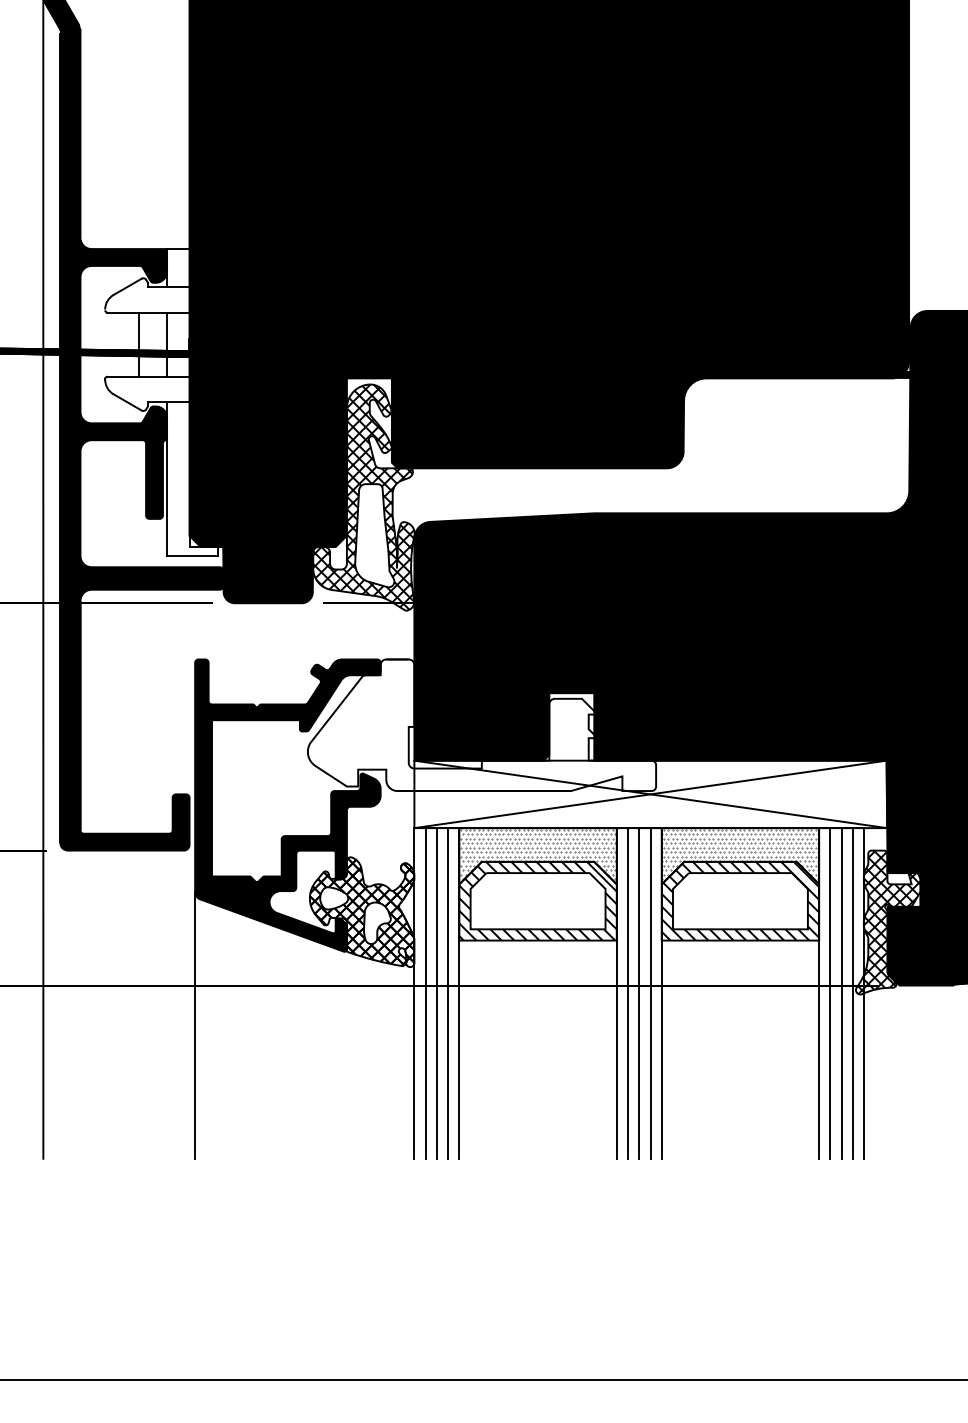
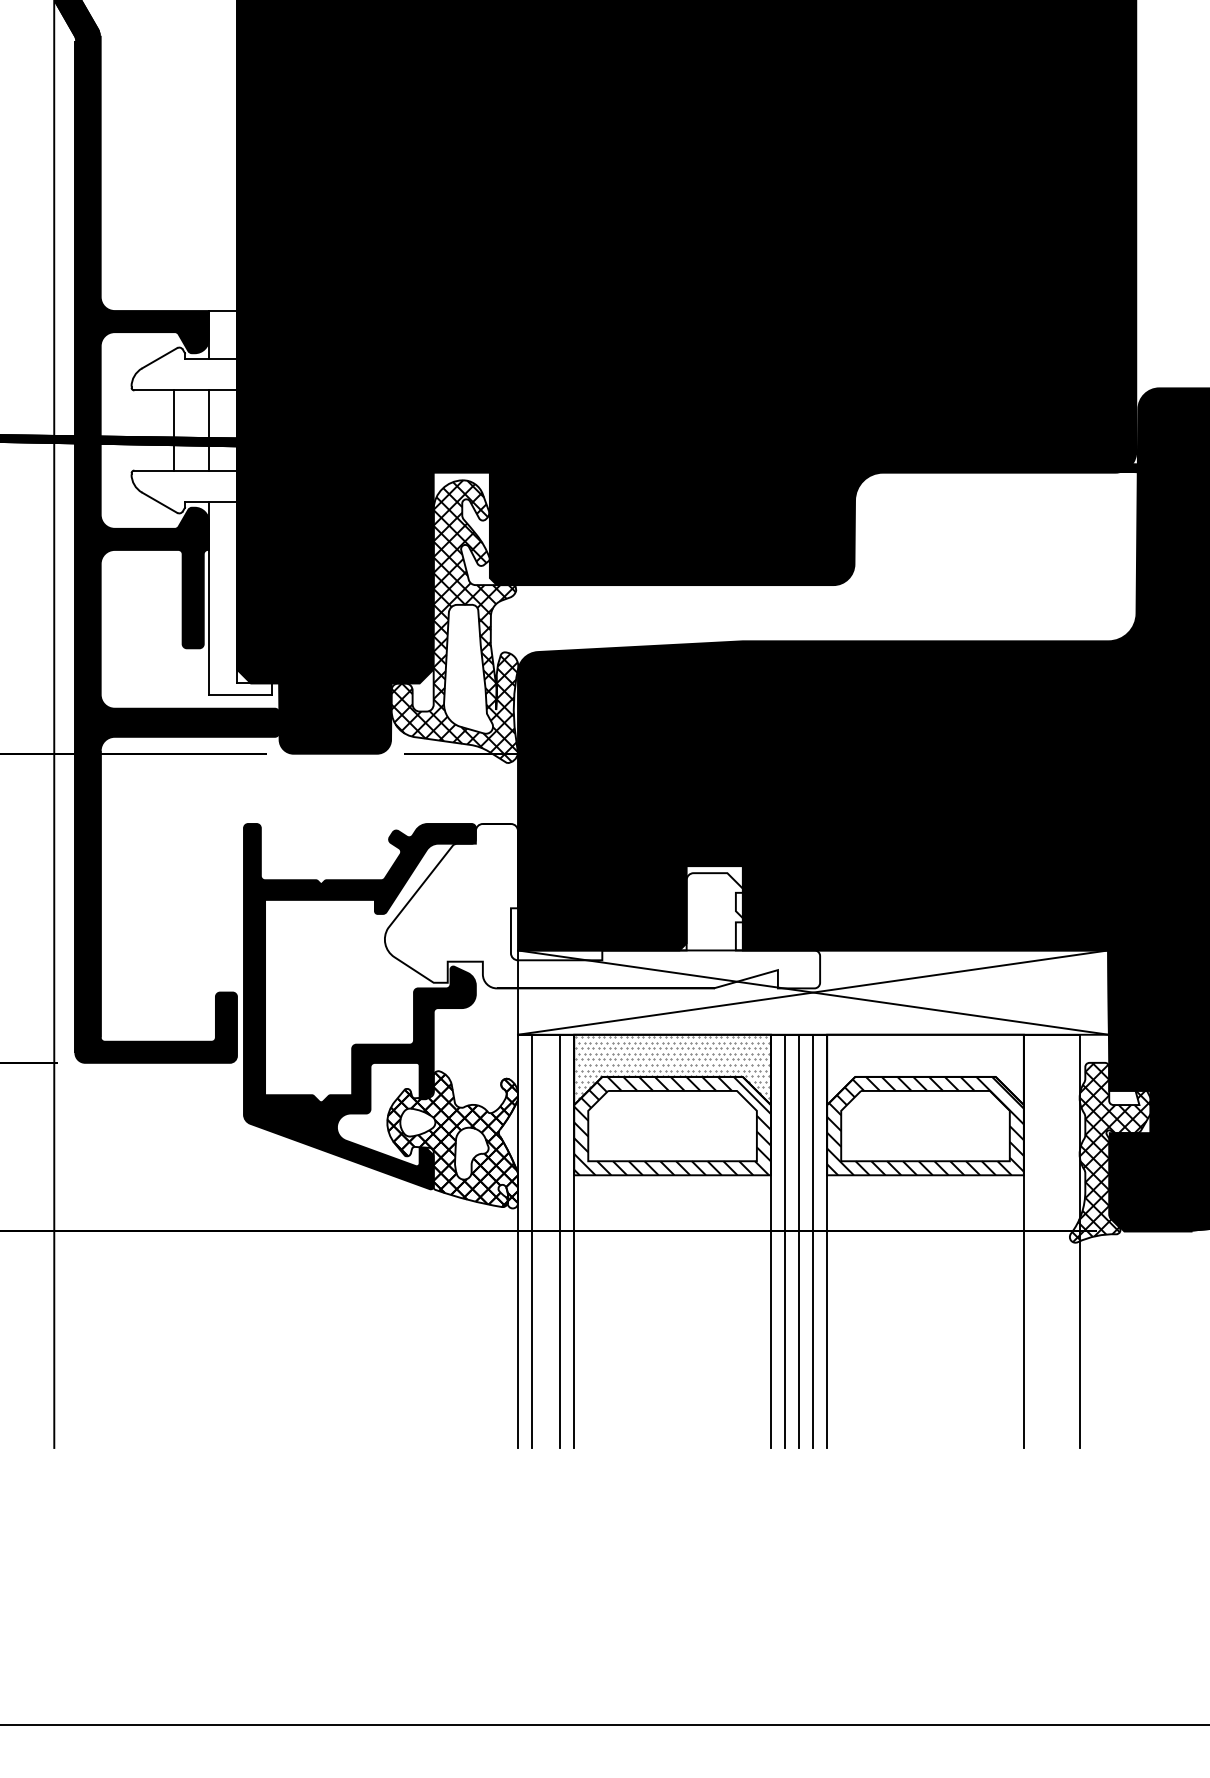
hatch: (739, 854) -> (924, 1067), removed
line: (436, 993) -> (545, 1241), removed
line: (830, 993) -> (1038, 1241), removed
line: (841, 993) -> (1051, 1241), removed
line: (852, 993) -> (1065, 1241), removed
line: (195, 1025) -> (244, 1281), removed

